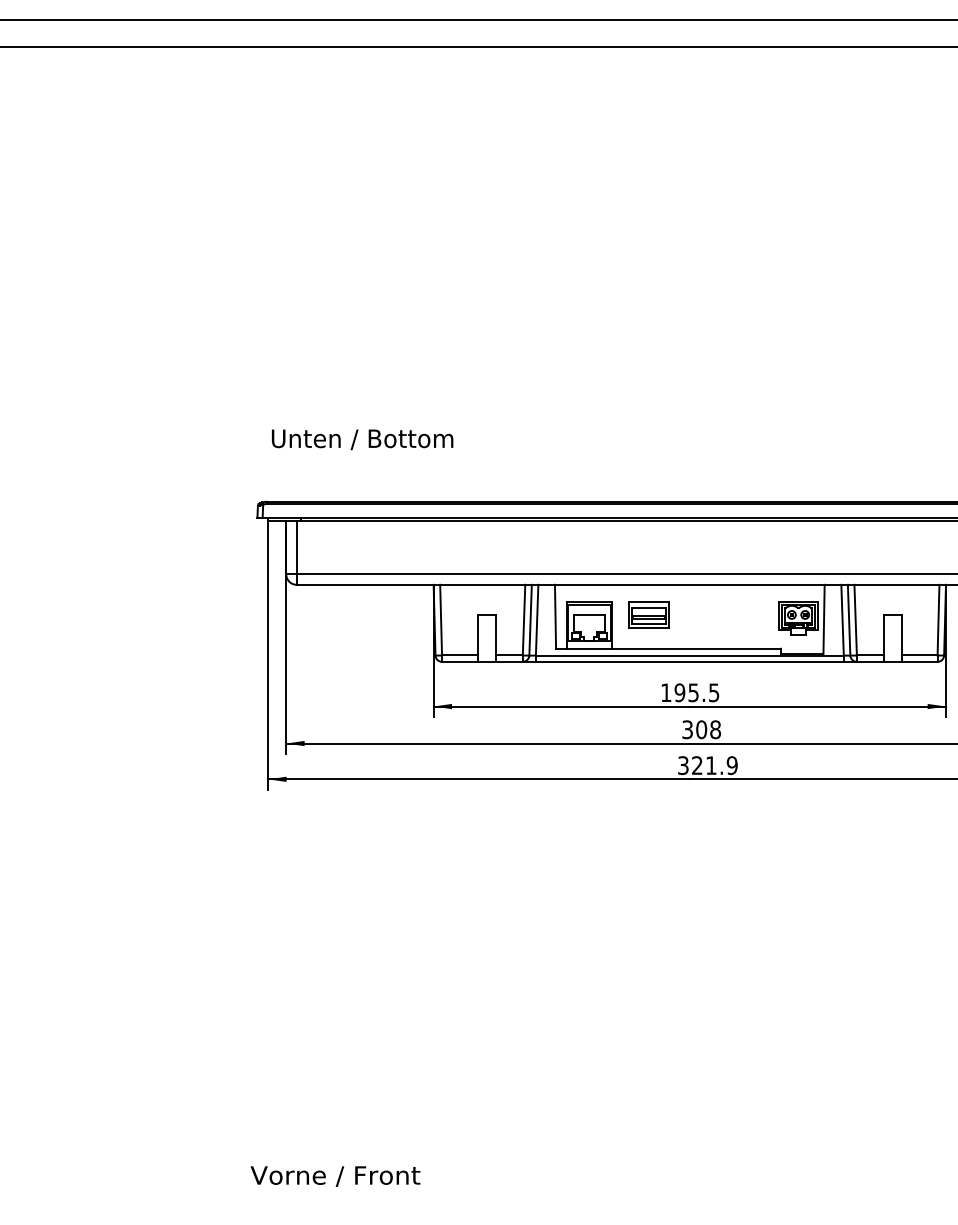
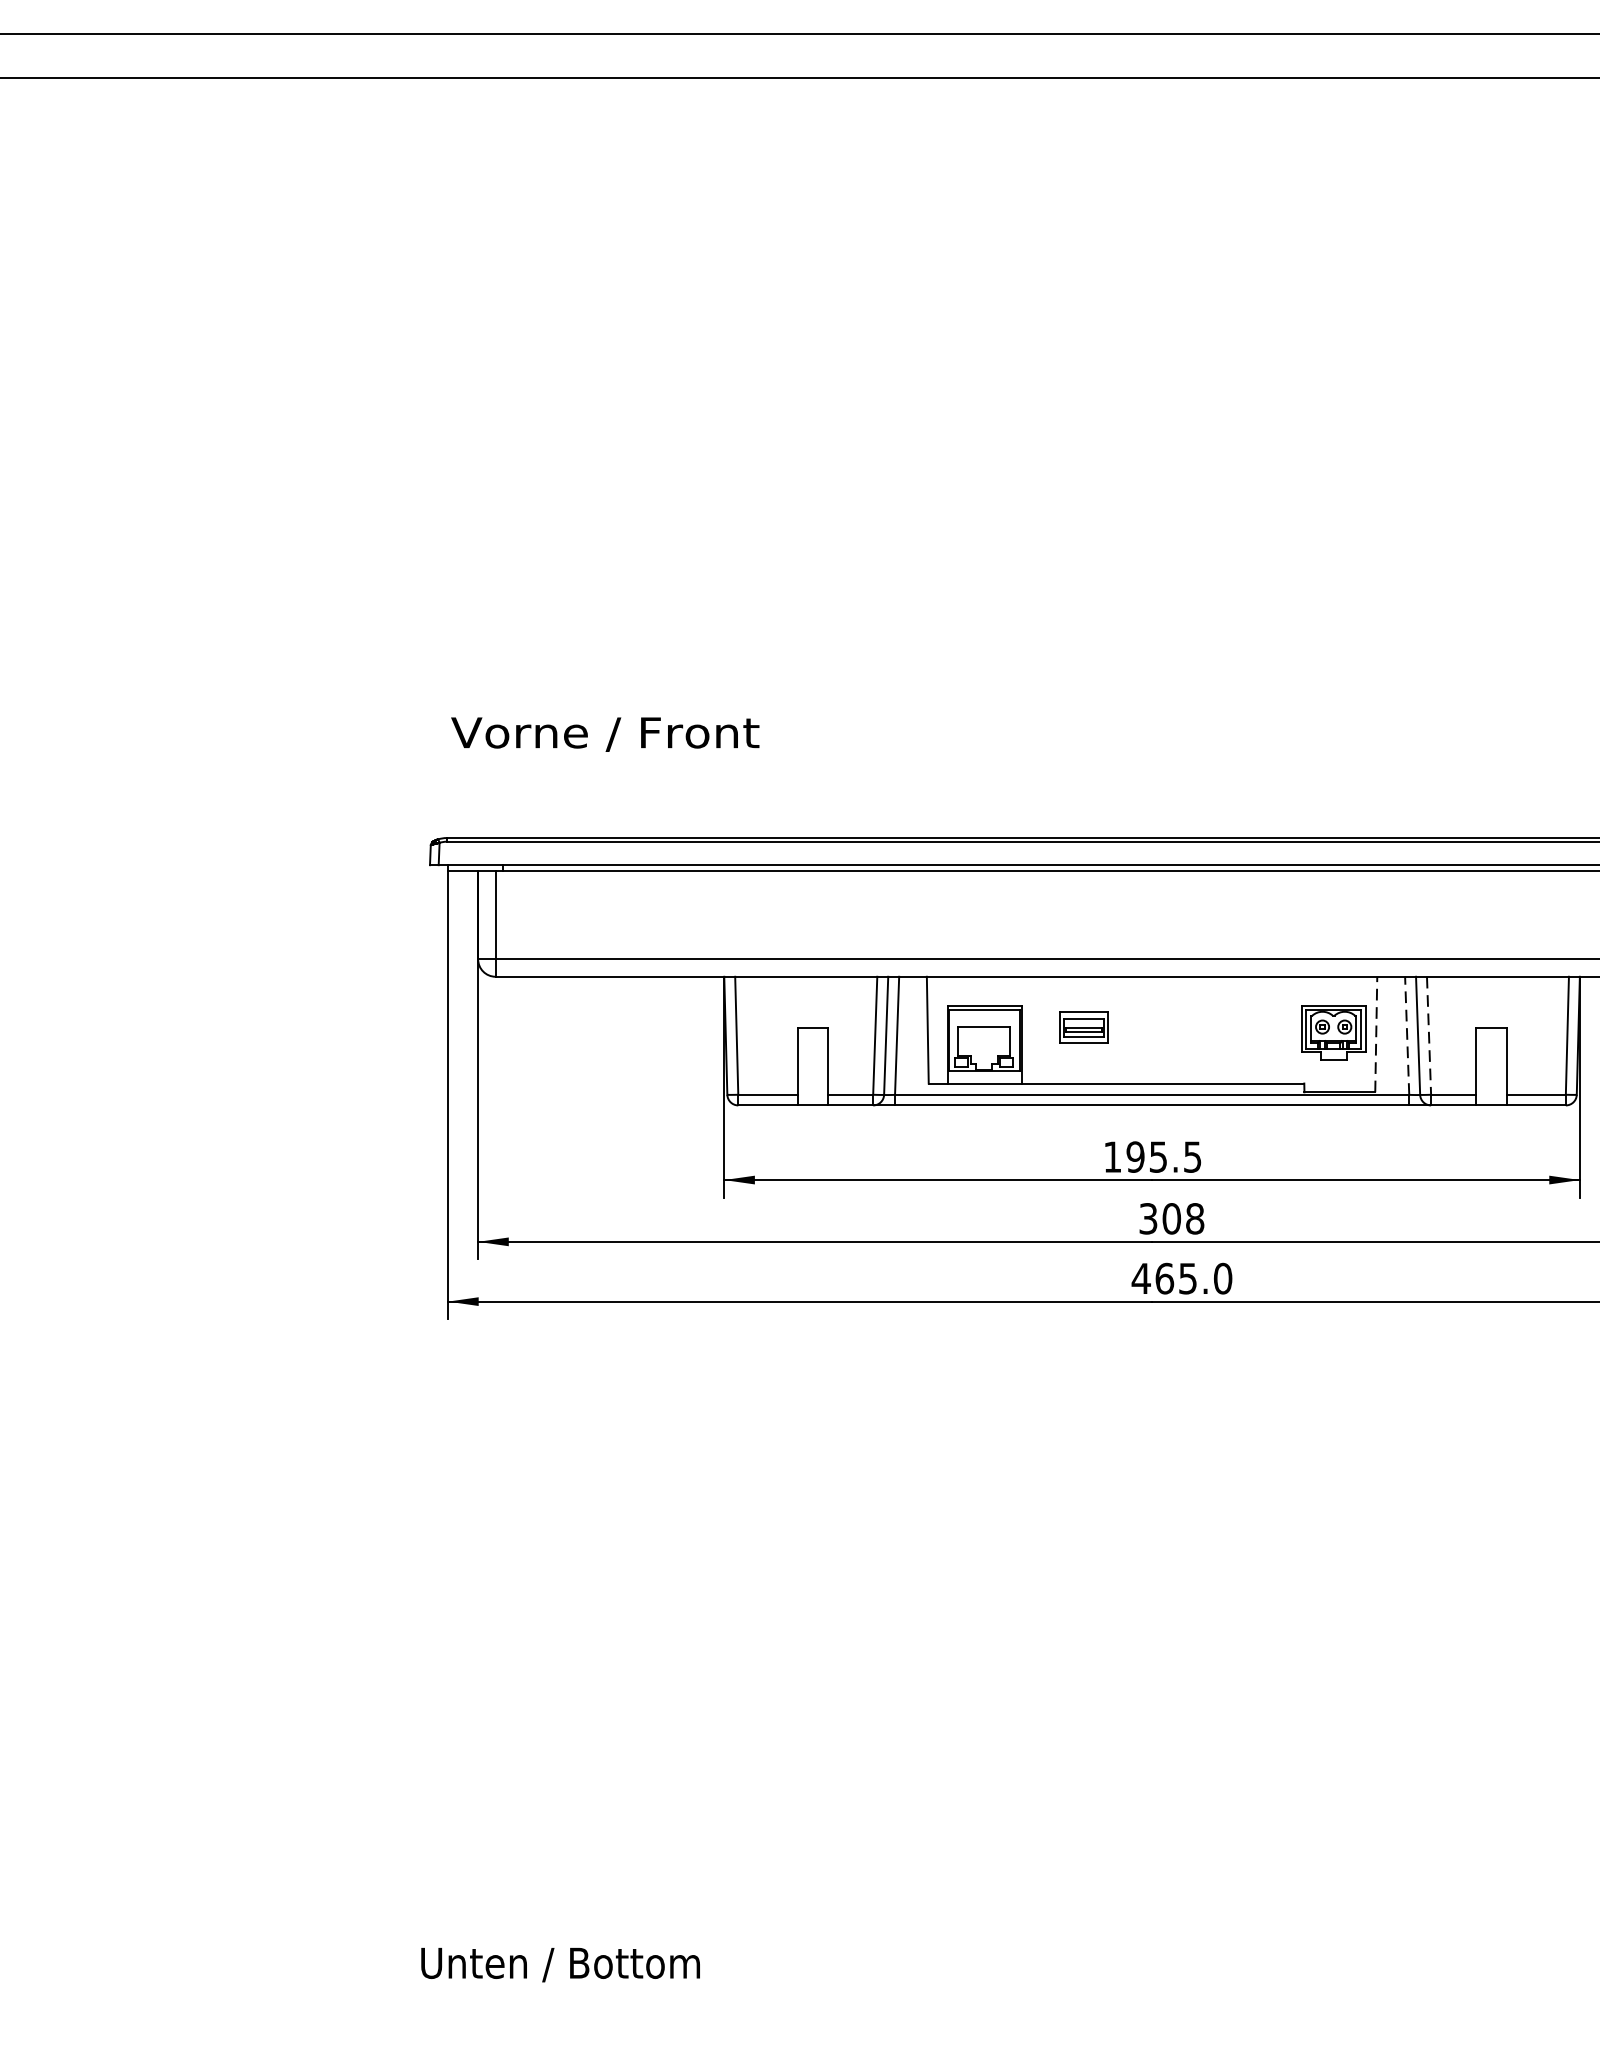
text: (362, 439) -> (605, 734), Unten / Bottom -> Vorne / Front
part: (648, 614) -> (1083, 1026), size x0.7
line: (824, 619) -> (1376, 1034), solid -> dashed
line: (842, 619) -> (1407, 1034), solid -> dashed
line: (855, 620) -> (1428, 1036), solid -> dashed
text: (707, 765) -> (1181, 1278), 321.9 -> 465.0
text: (335, 1176) -> (560, 1964), Vorne / Front -> Unten / Bottom

